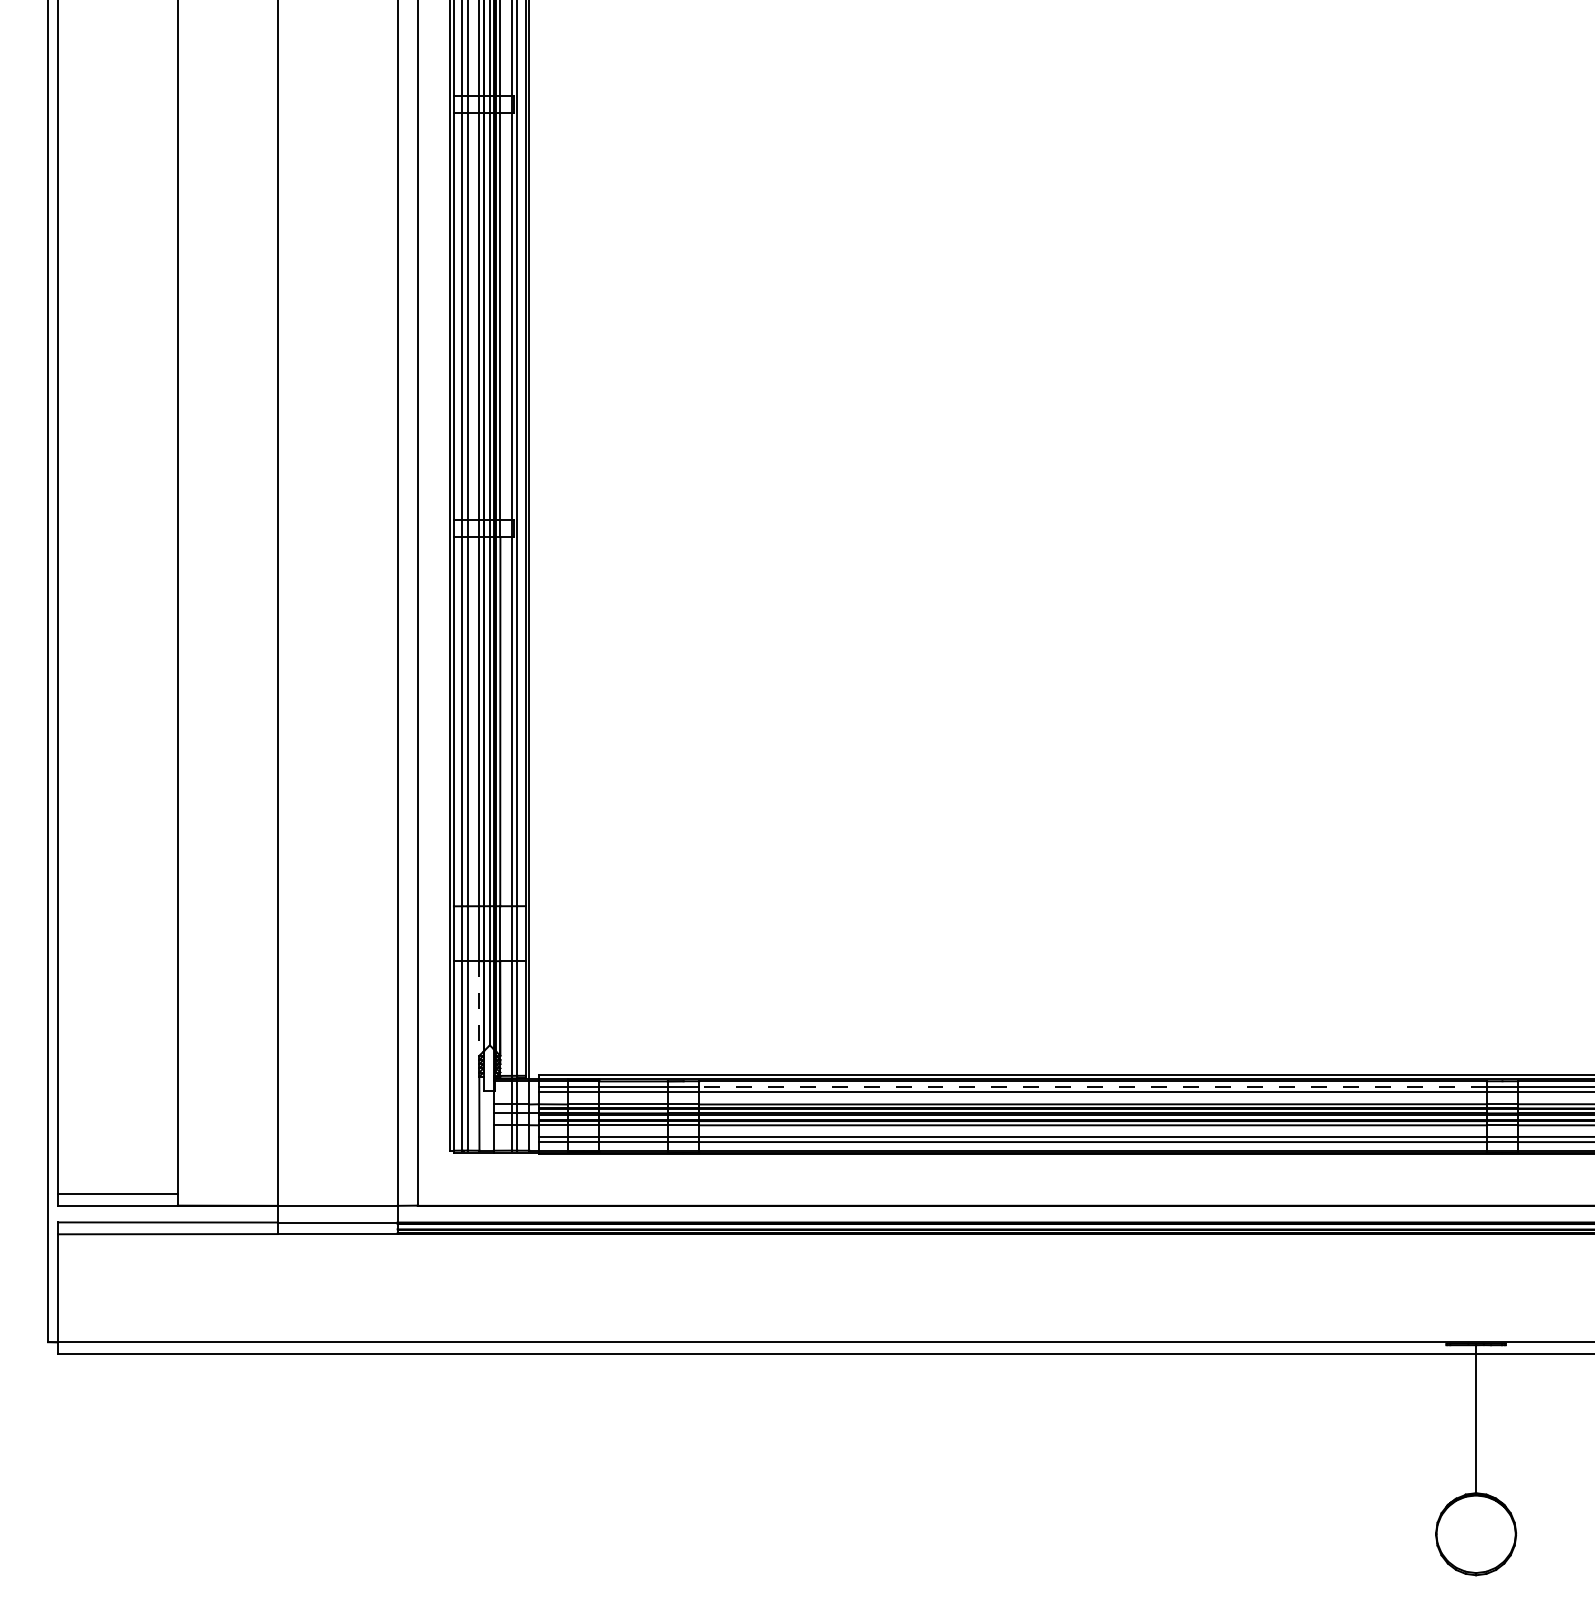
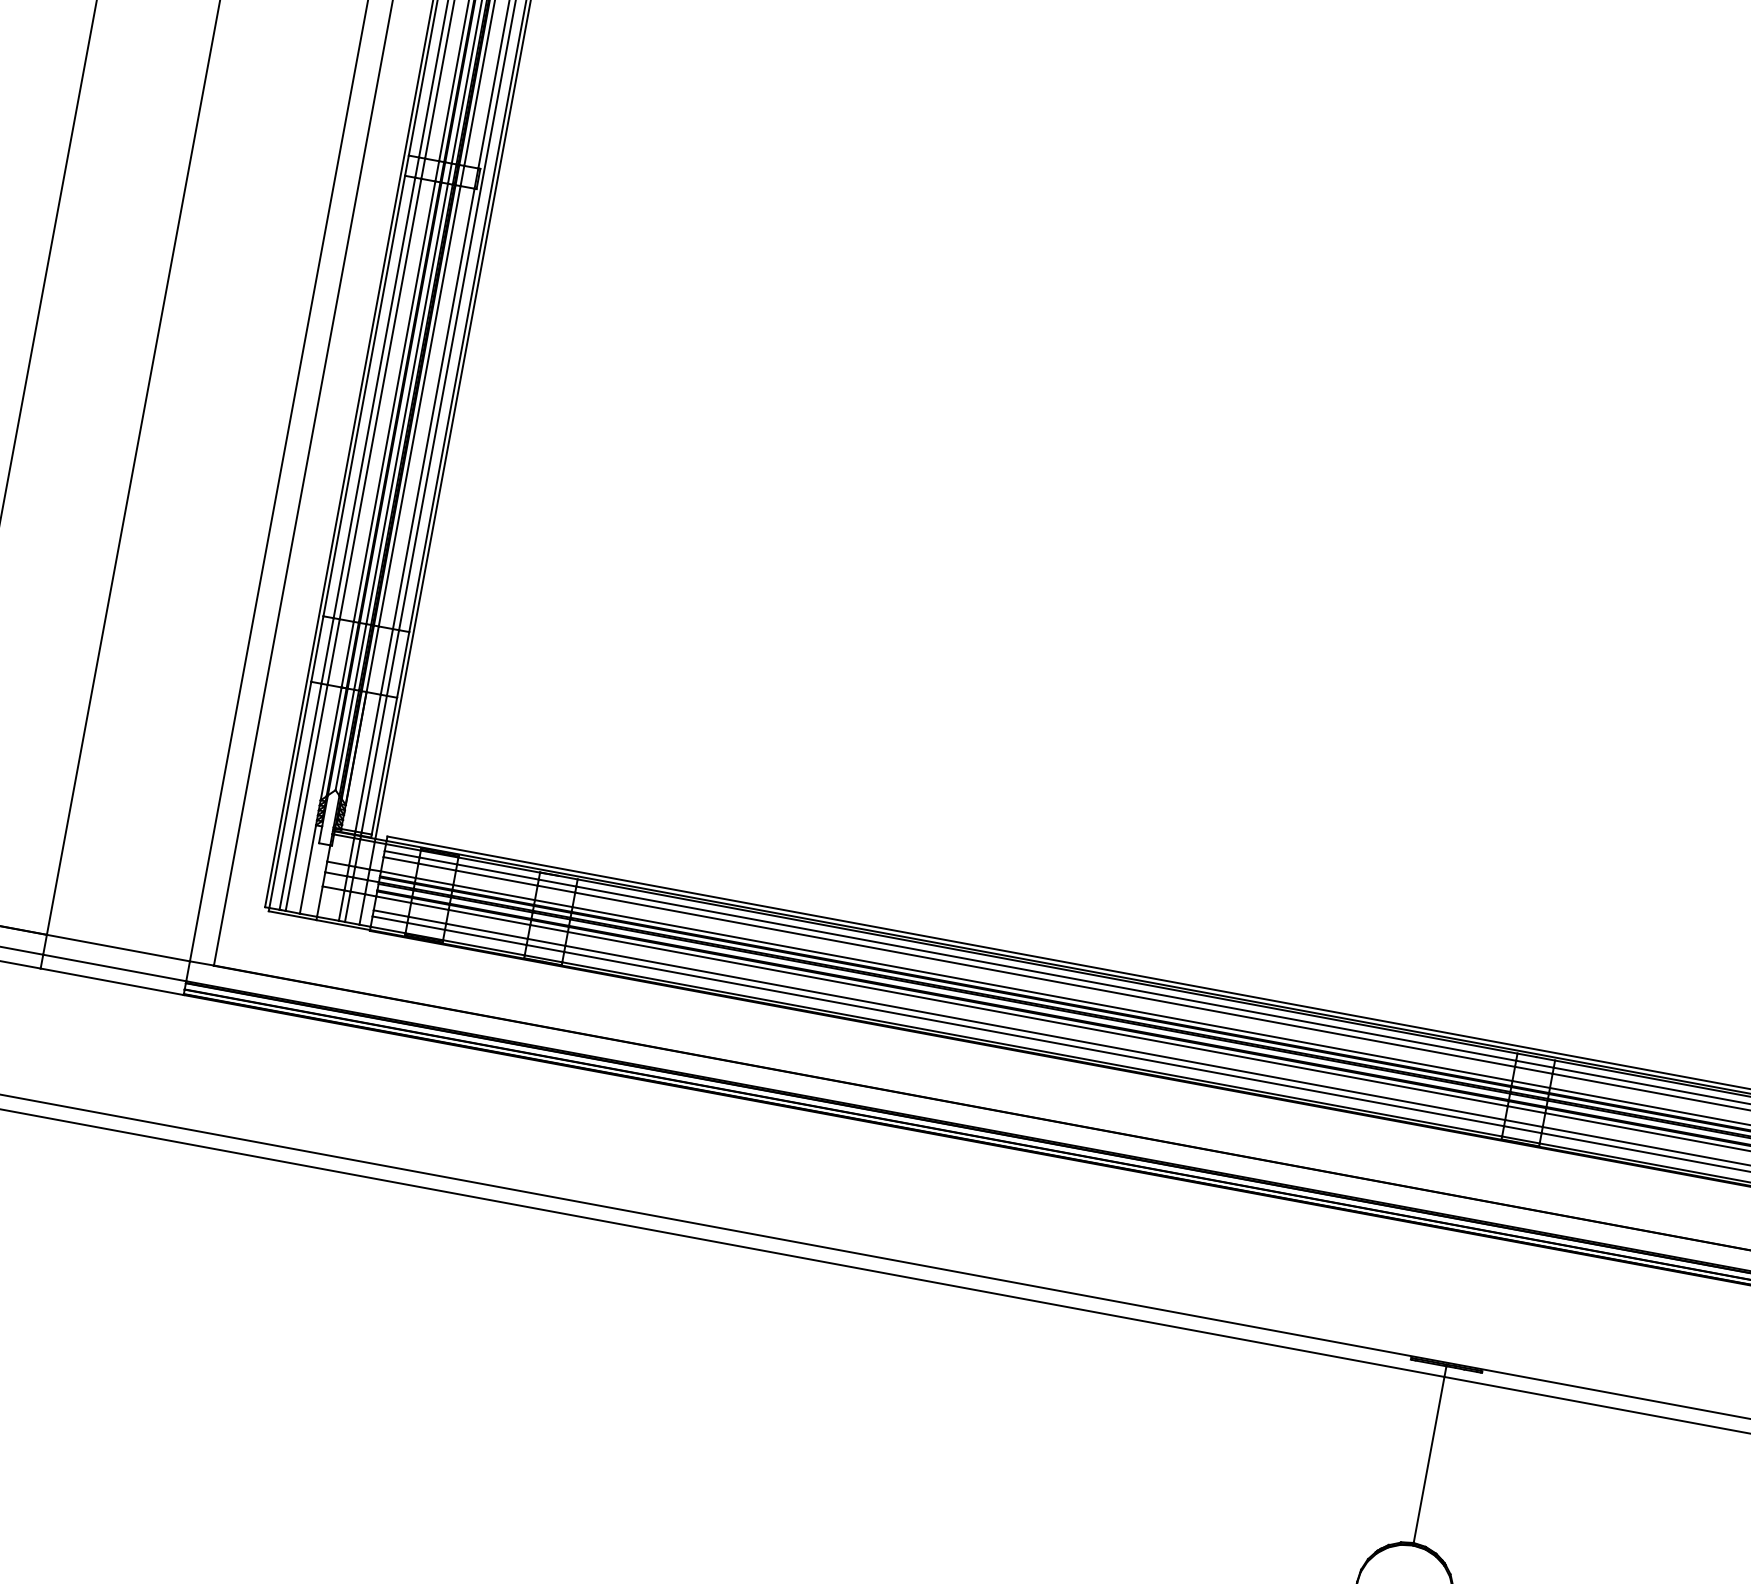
line: (479, 1009) -> (331, 745), dashed -> solid
line: (1093, 1087) -> (1046, 974), dashed -> solid

